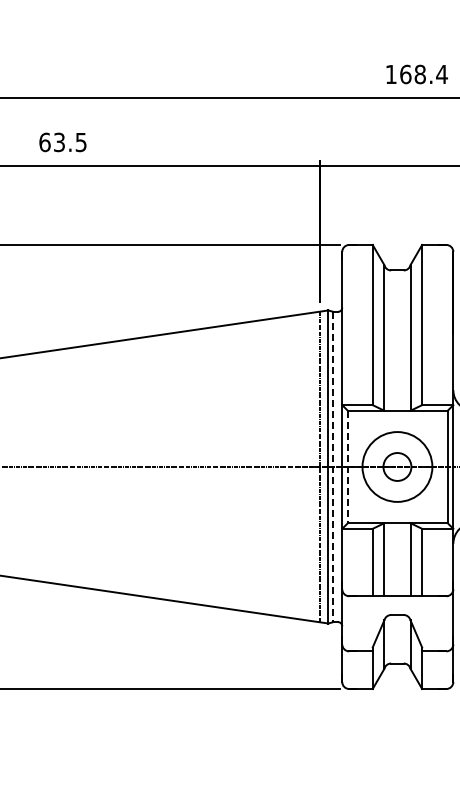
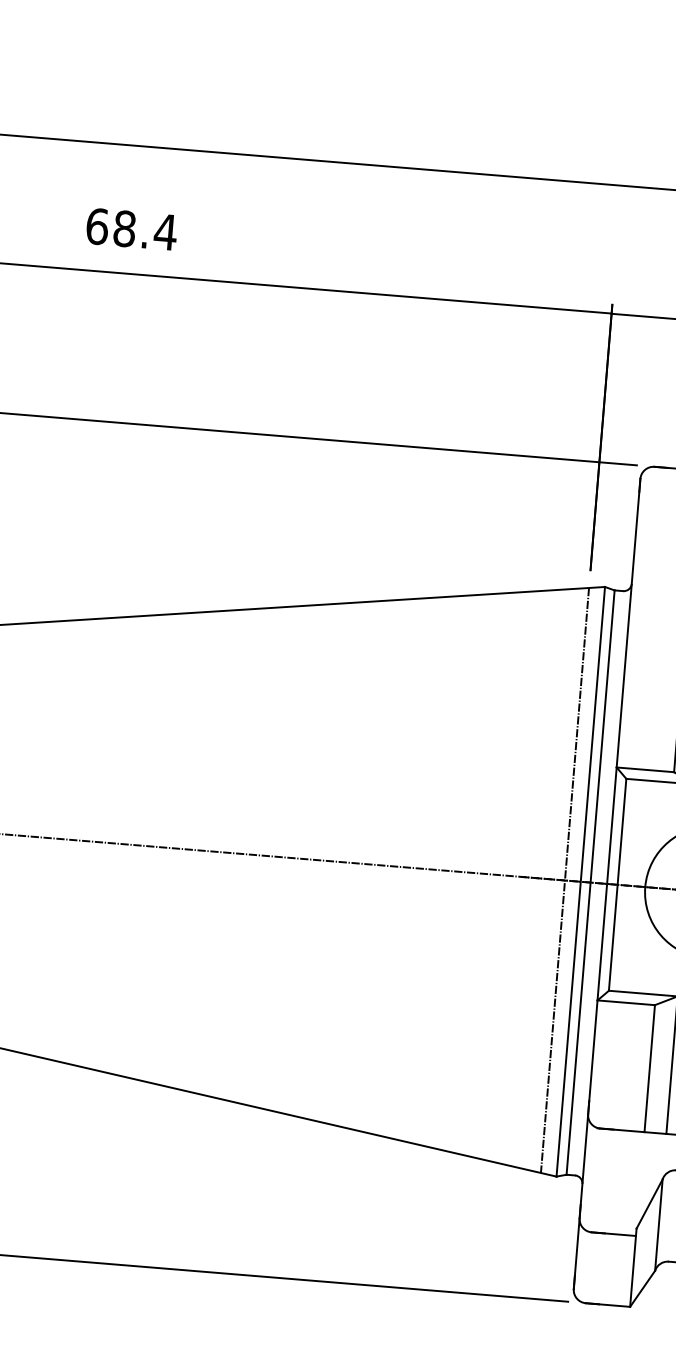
text: (70, 142) -> (145, 230), 63.5 -> 68.4
line: (333, 467) -> (590, 883), dashed -> solid
line: (347, 467) -> (616, 885), dashed -> solid

